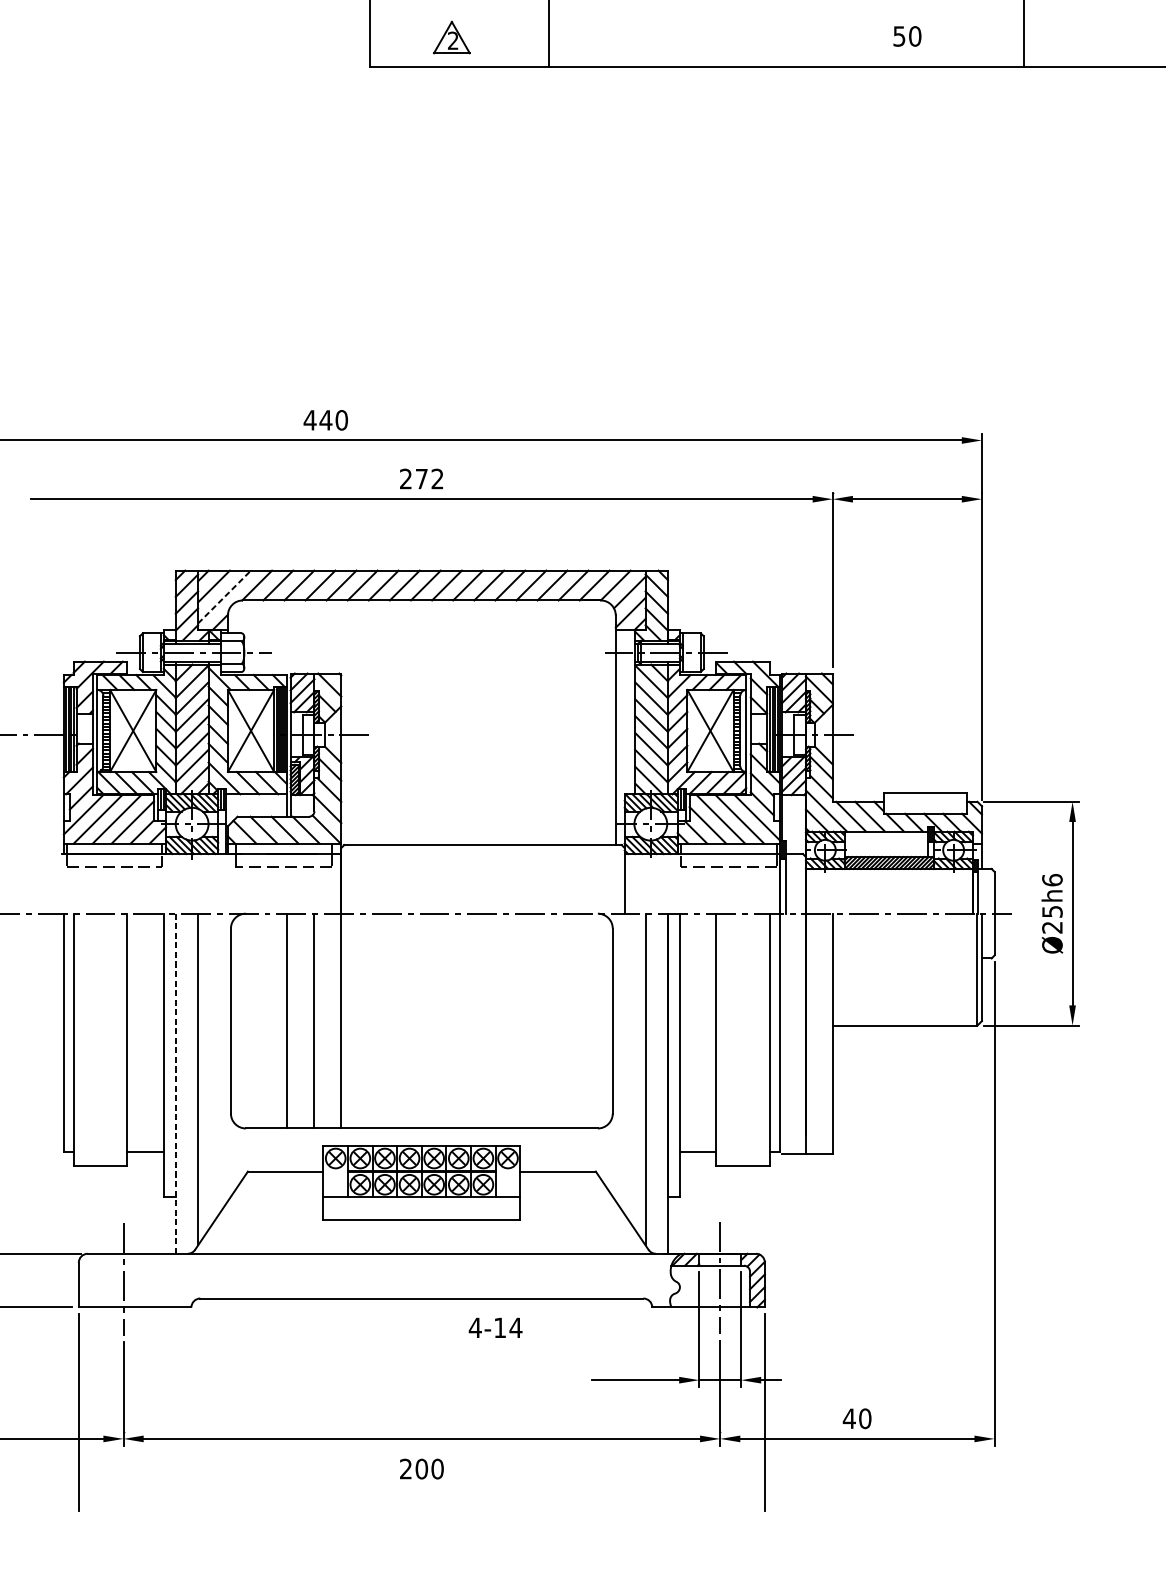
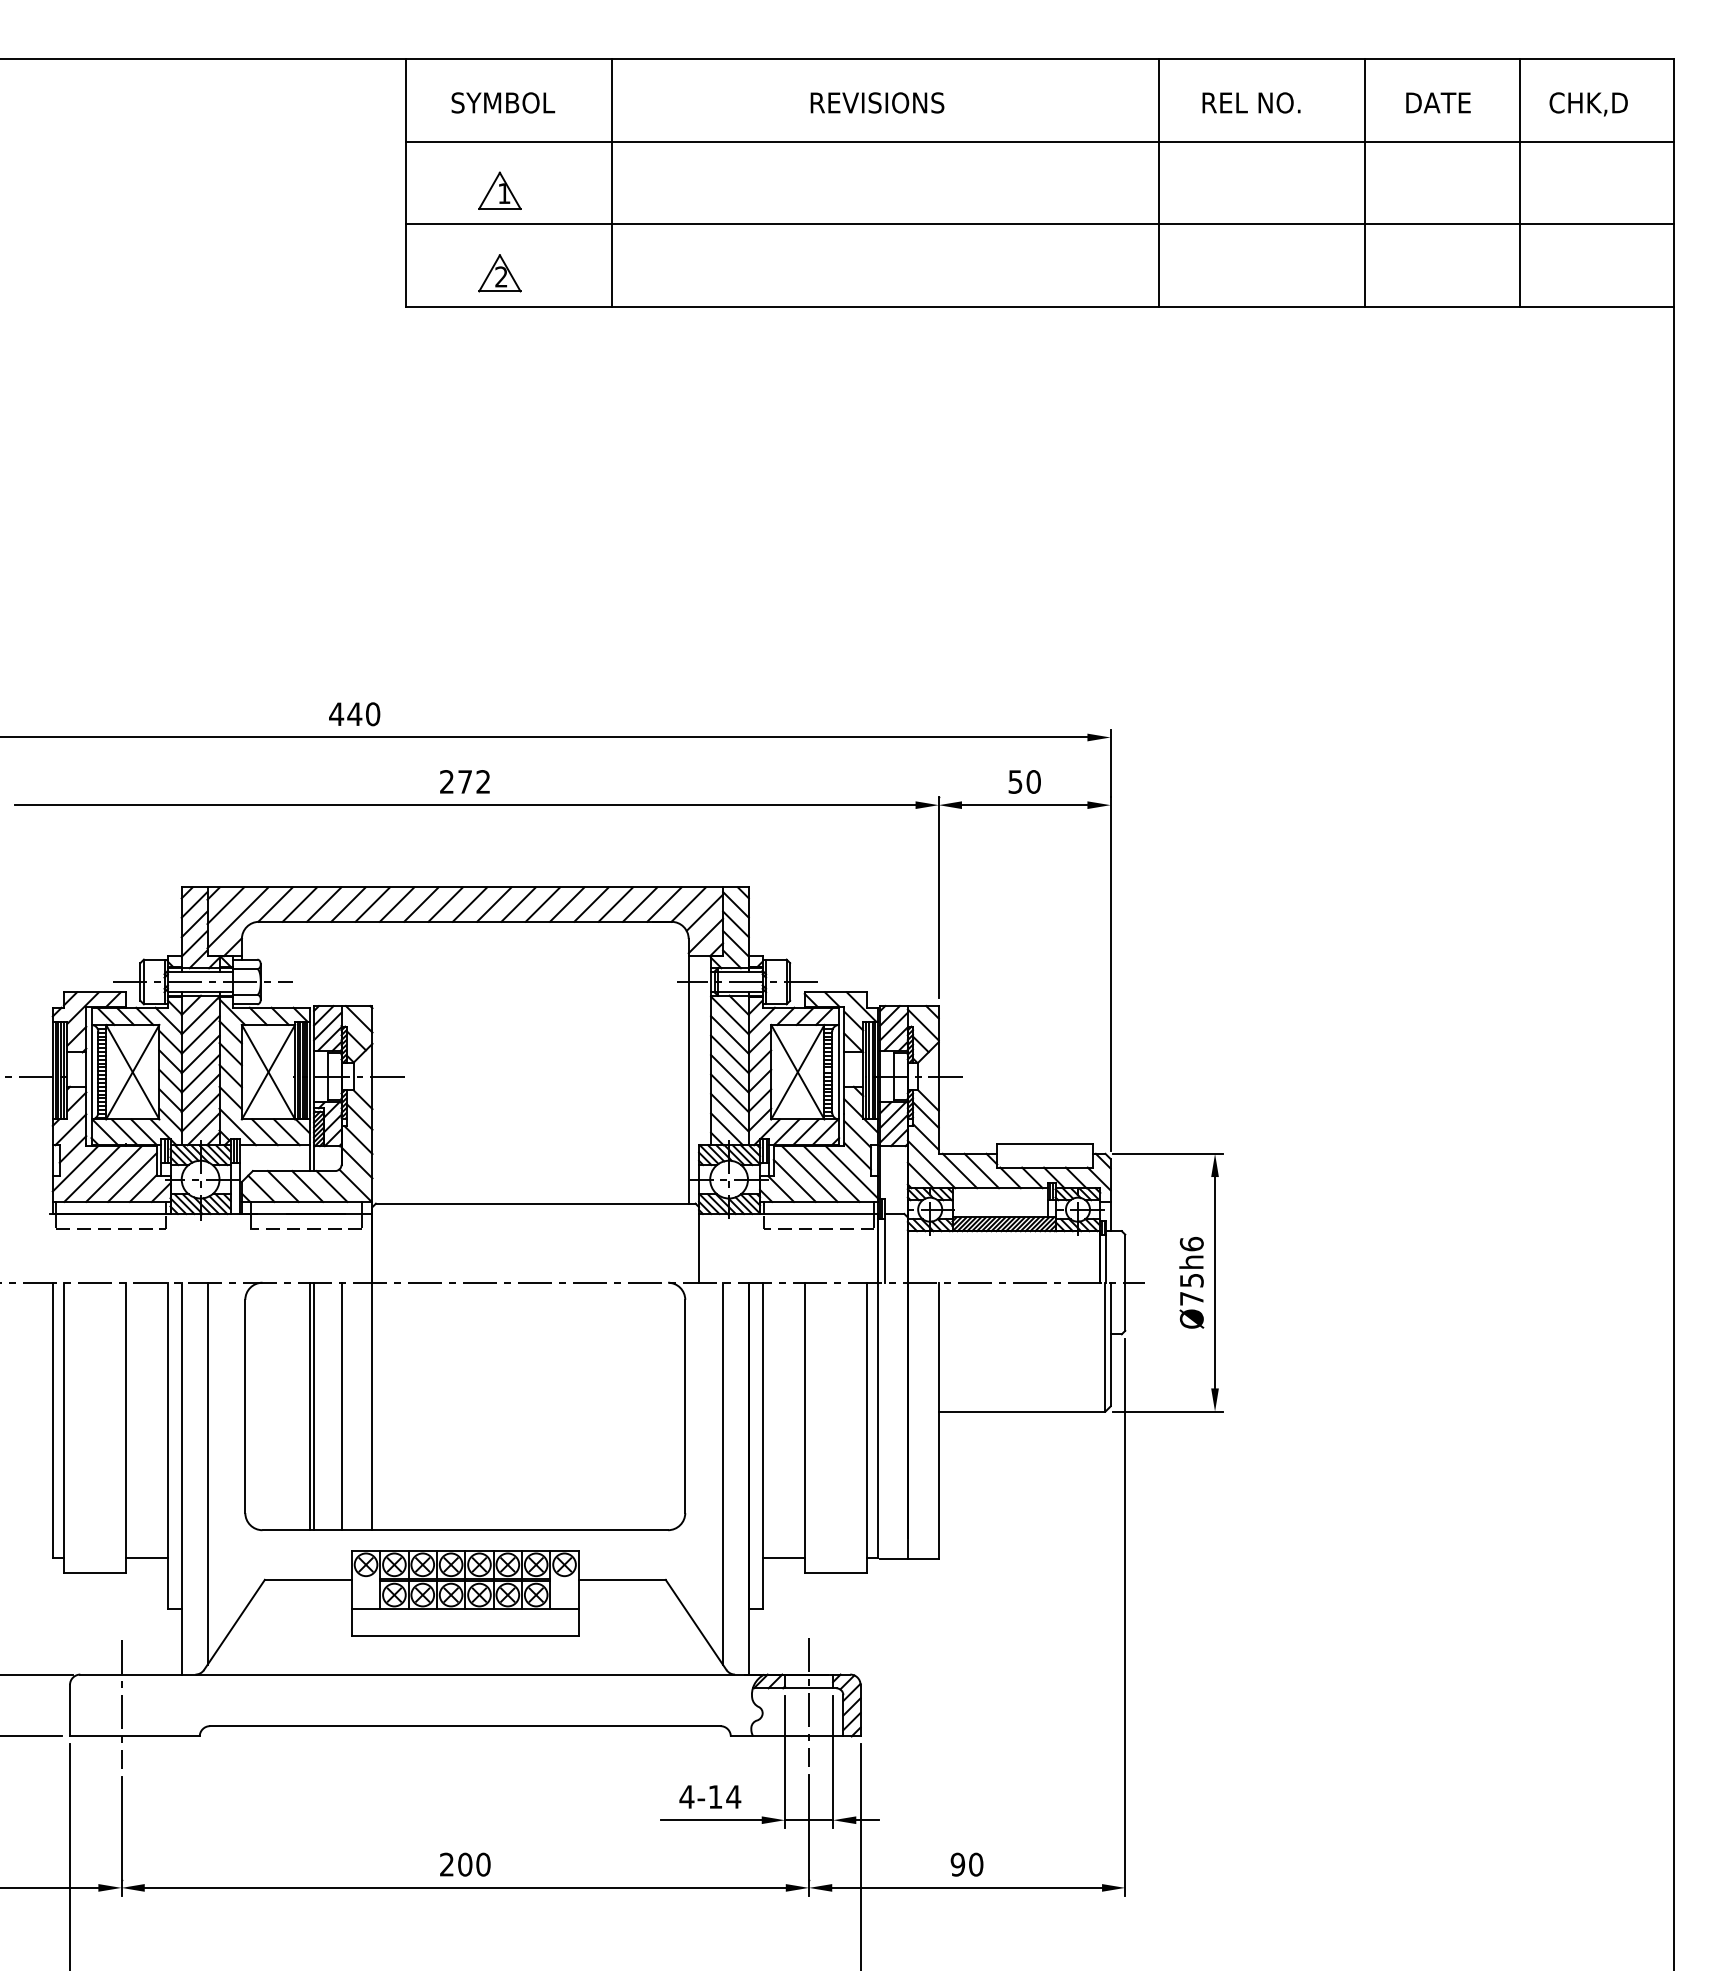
text: (907, 36) -> (1024, 781), moved
line: (225, 596) -> (238, 917), dashed -> solid
text: (1052, 927) -> (1191, 1298), Ø25h6 -> Ø75h6
line: (290, 1021) -> (314, 1406), added
line: (175, 1083) -> (181, 1478), dashed -> solid
text: (495, 1327) -> (710, 1796), moved
text: (849, 1418) -> (957, 1864), 40 -> 90
text: (422, 1468) -> (465, 1864), moved

